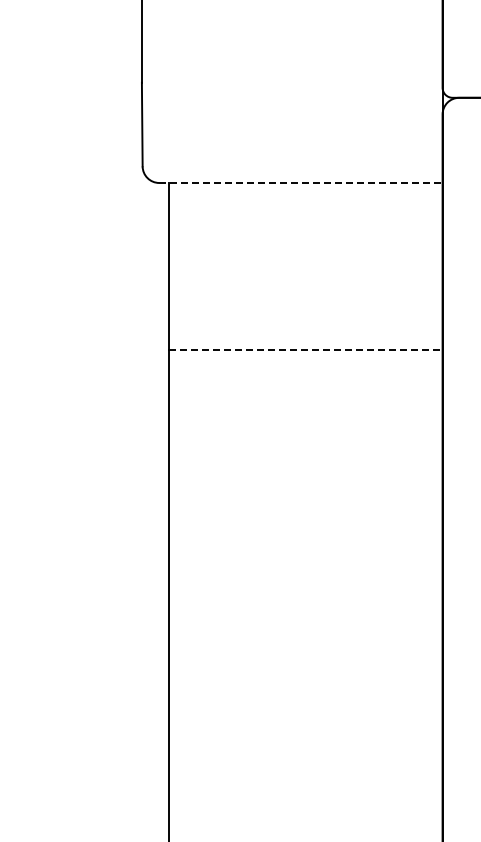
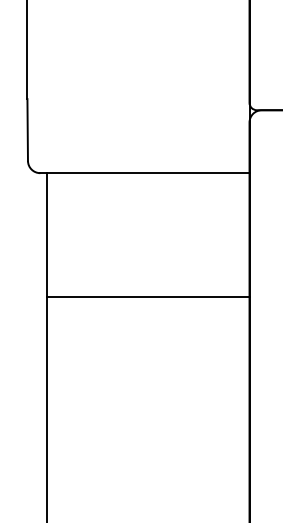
line: (300, 183) -> (144, 173), dashed -> solid
line: (305, 350) -> (148, 296), dashed -> solid

